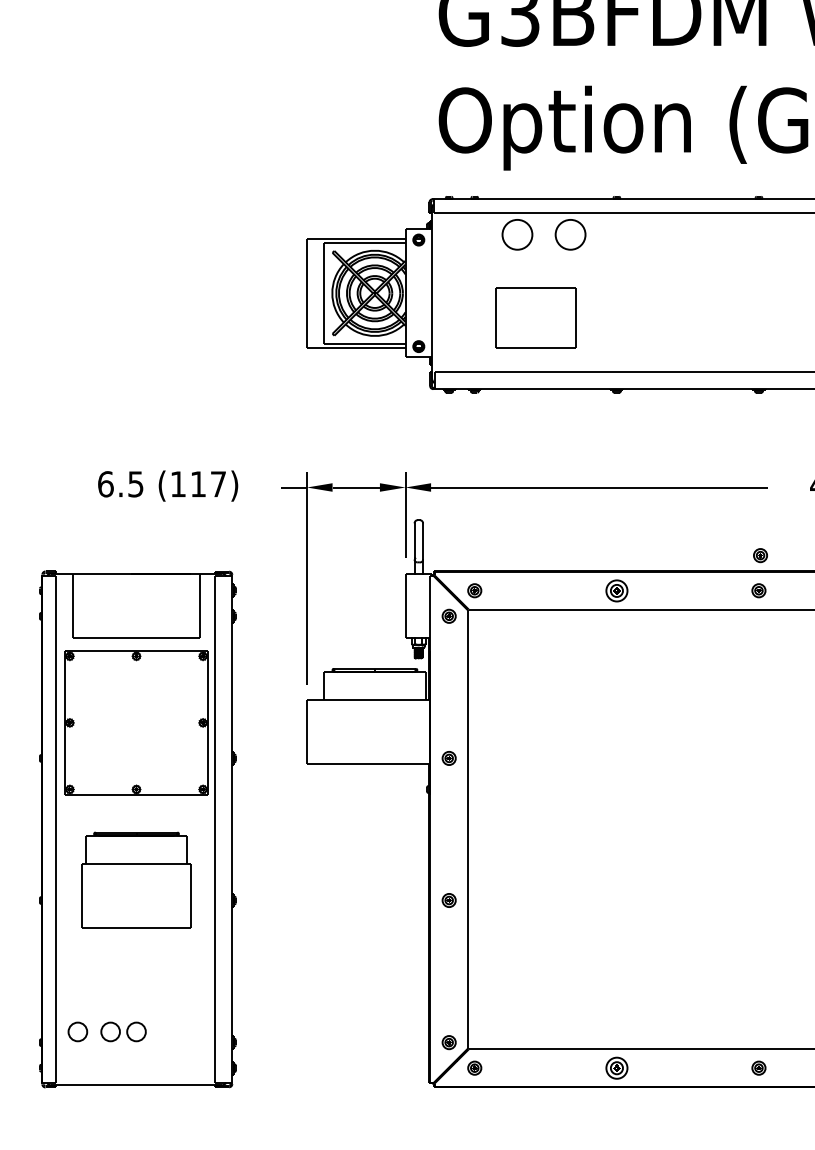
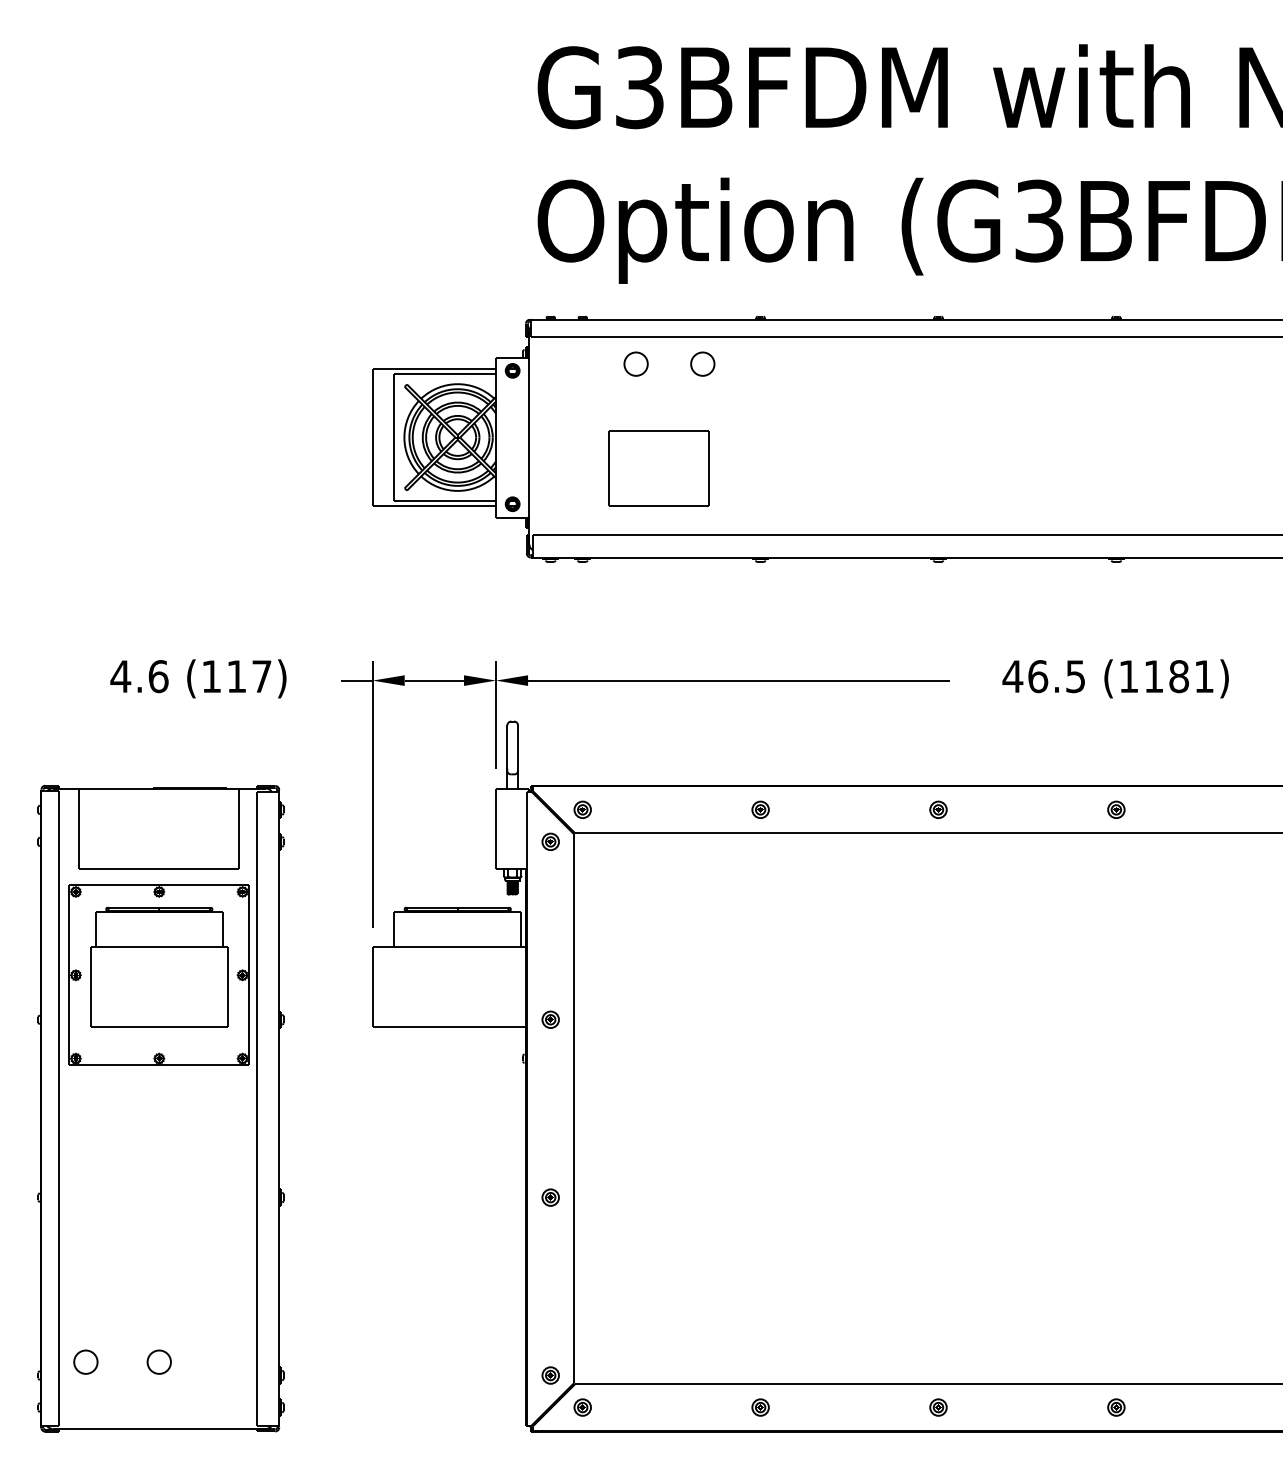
circle: (516, 234) -> (635, 363), size x0.62
circle: (570, 234) -> (702, 363), size x0.62
text: (120, 484) -> (139, 676), 6.5 -> 4.6
part: (760, 555) -> (940, 765), removed
part: (616, 590) -> (760, 809), size x0.62
part: (136, 879) -> (159, 966), moved
circle: (110, 1031) -> (126, 1361), removed
part: (616, 1068) -> (760, 1407), size x0.62

